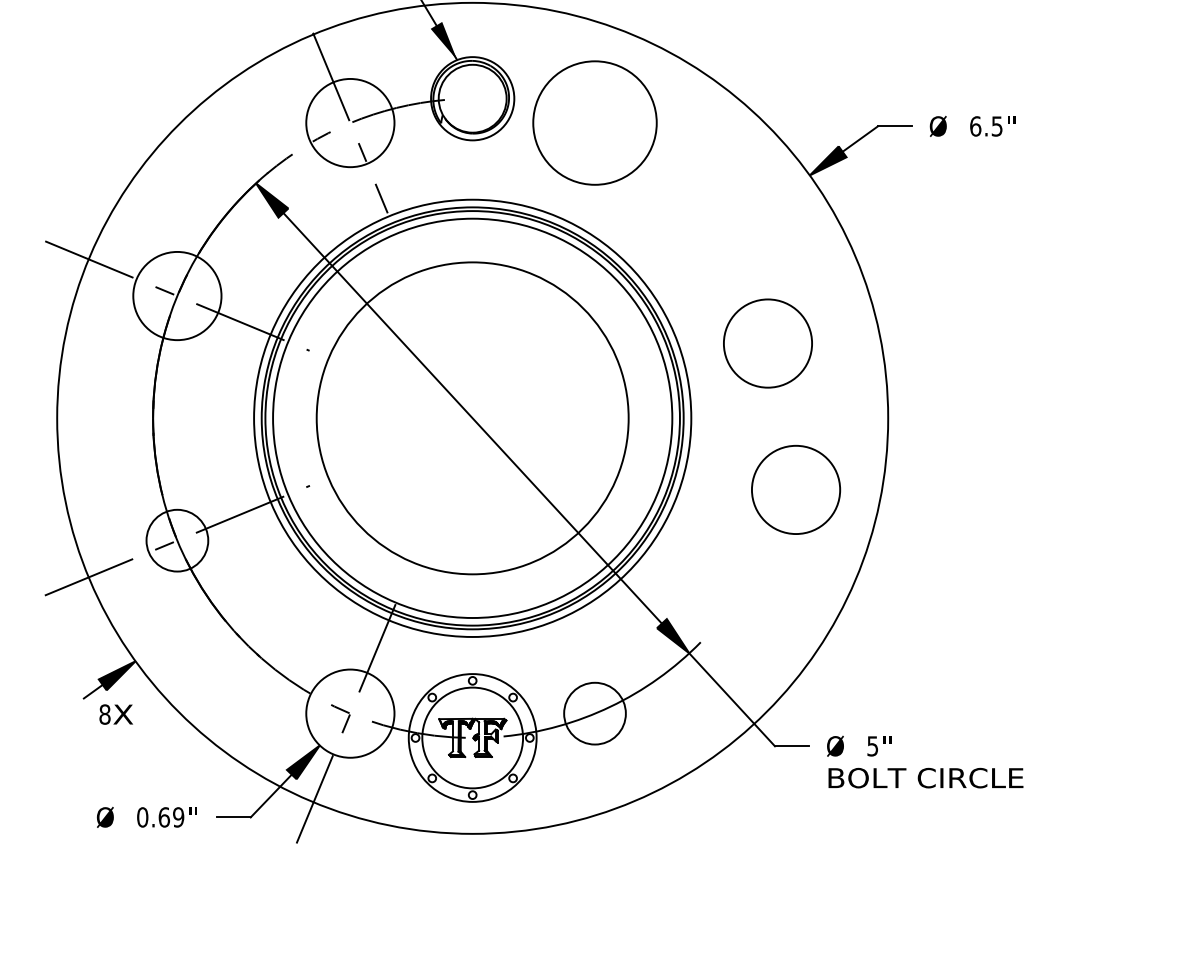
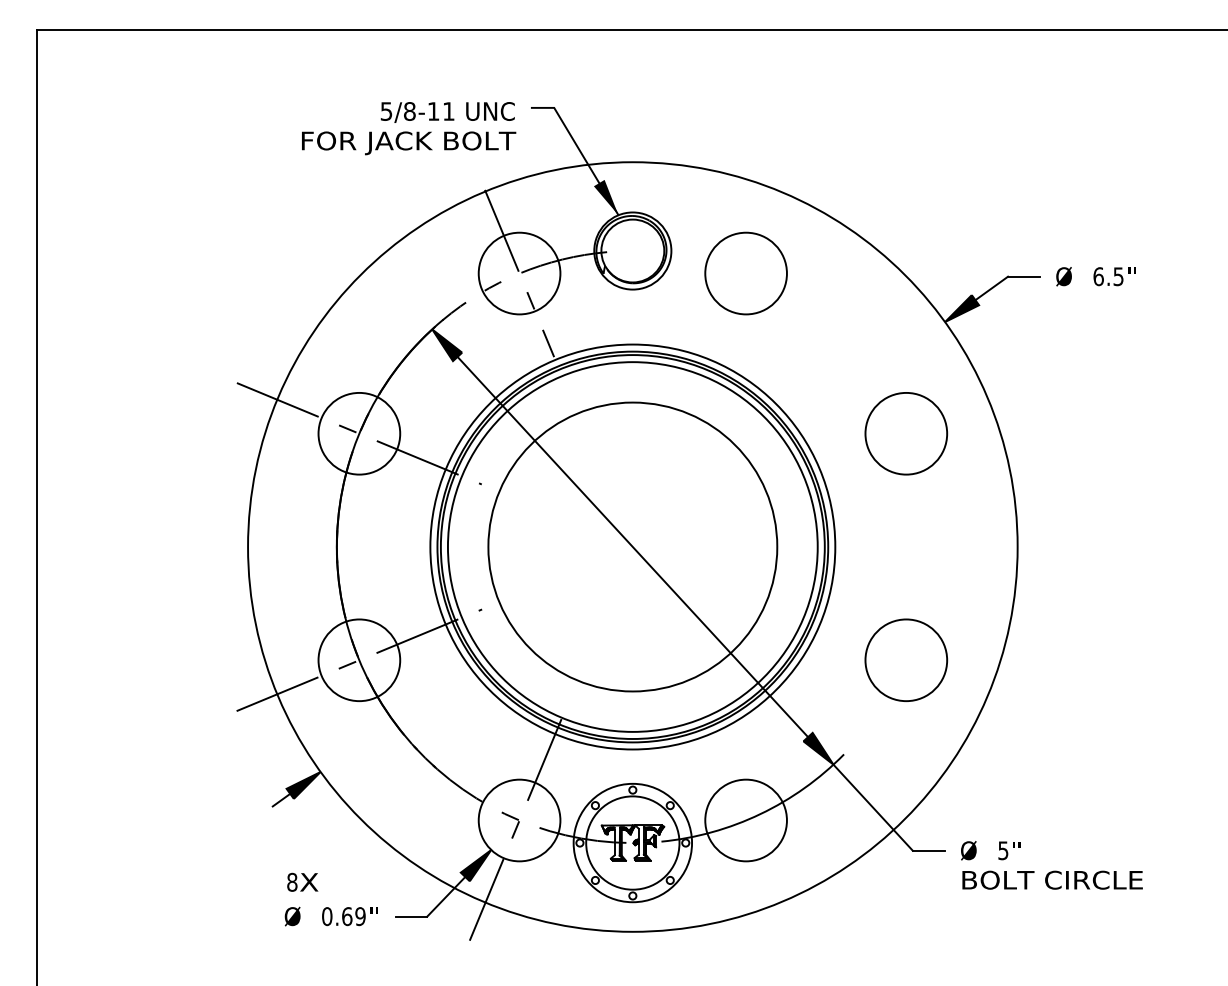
circle: (594, 123) -> (745, 273), size x0.71
circle: (768, 343) -> (906, 433), moved
circle: (796, 489) -> (906, 659), moved
circle: (177, 540) -> (359, 660), size x1.43
text: (115, 713) -> (302, 881), moved
circle: (594, 713) -> (745, 820), size x1.43

